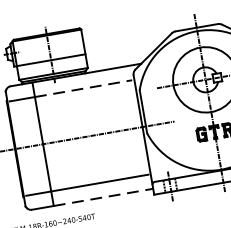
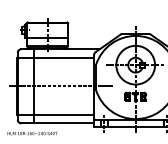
line: (85, 89) -> (64, 58), dashed -> solid
line: (103, 197) -> (64, 123), dashed -> solid

